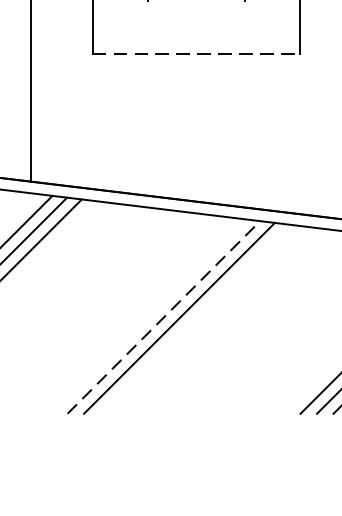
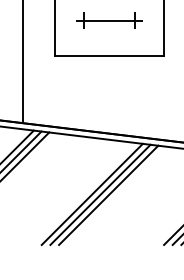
line: (196, 54) -> (109, 56), dashed -> solid
line: (164, 317) -> (92, 194), dashed -> solid
line: (194, 317) -> (108, 194), added

